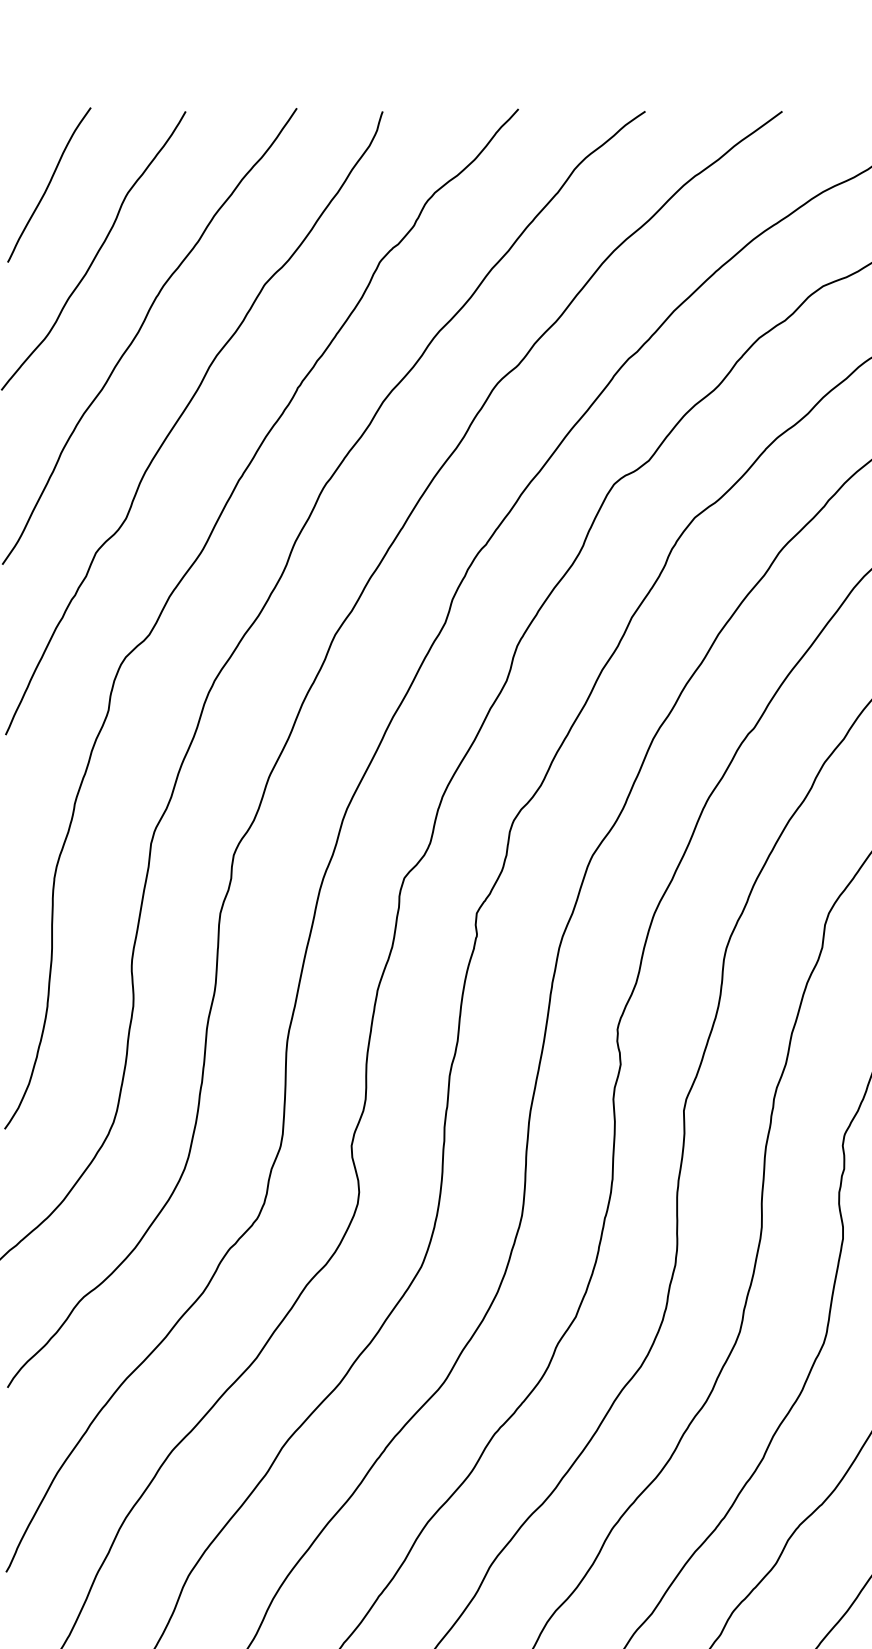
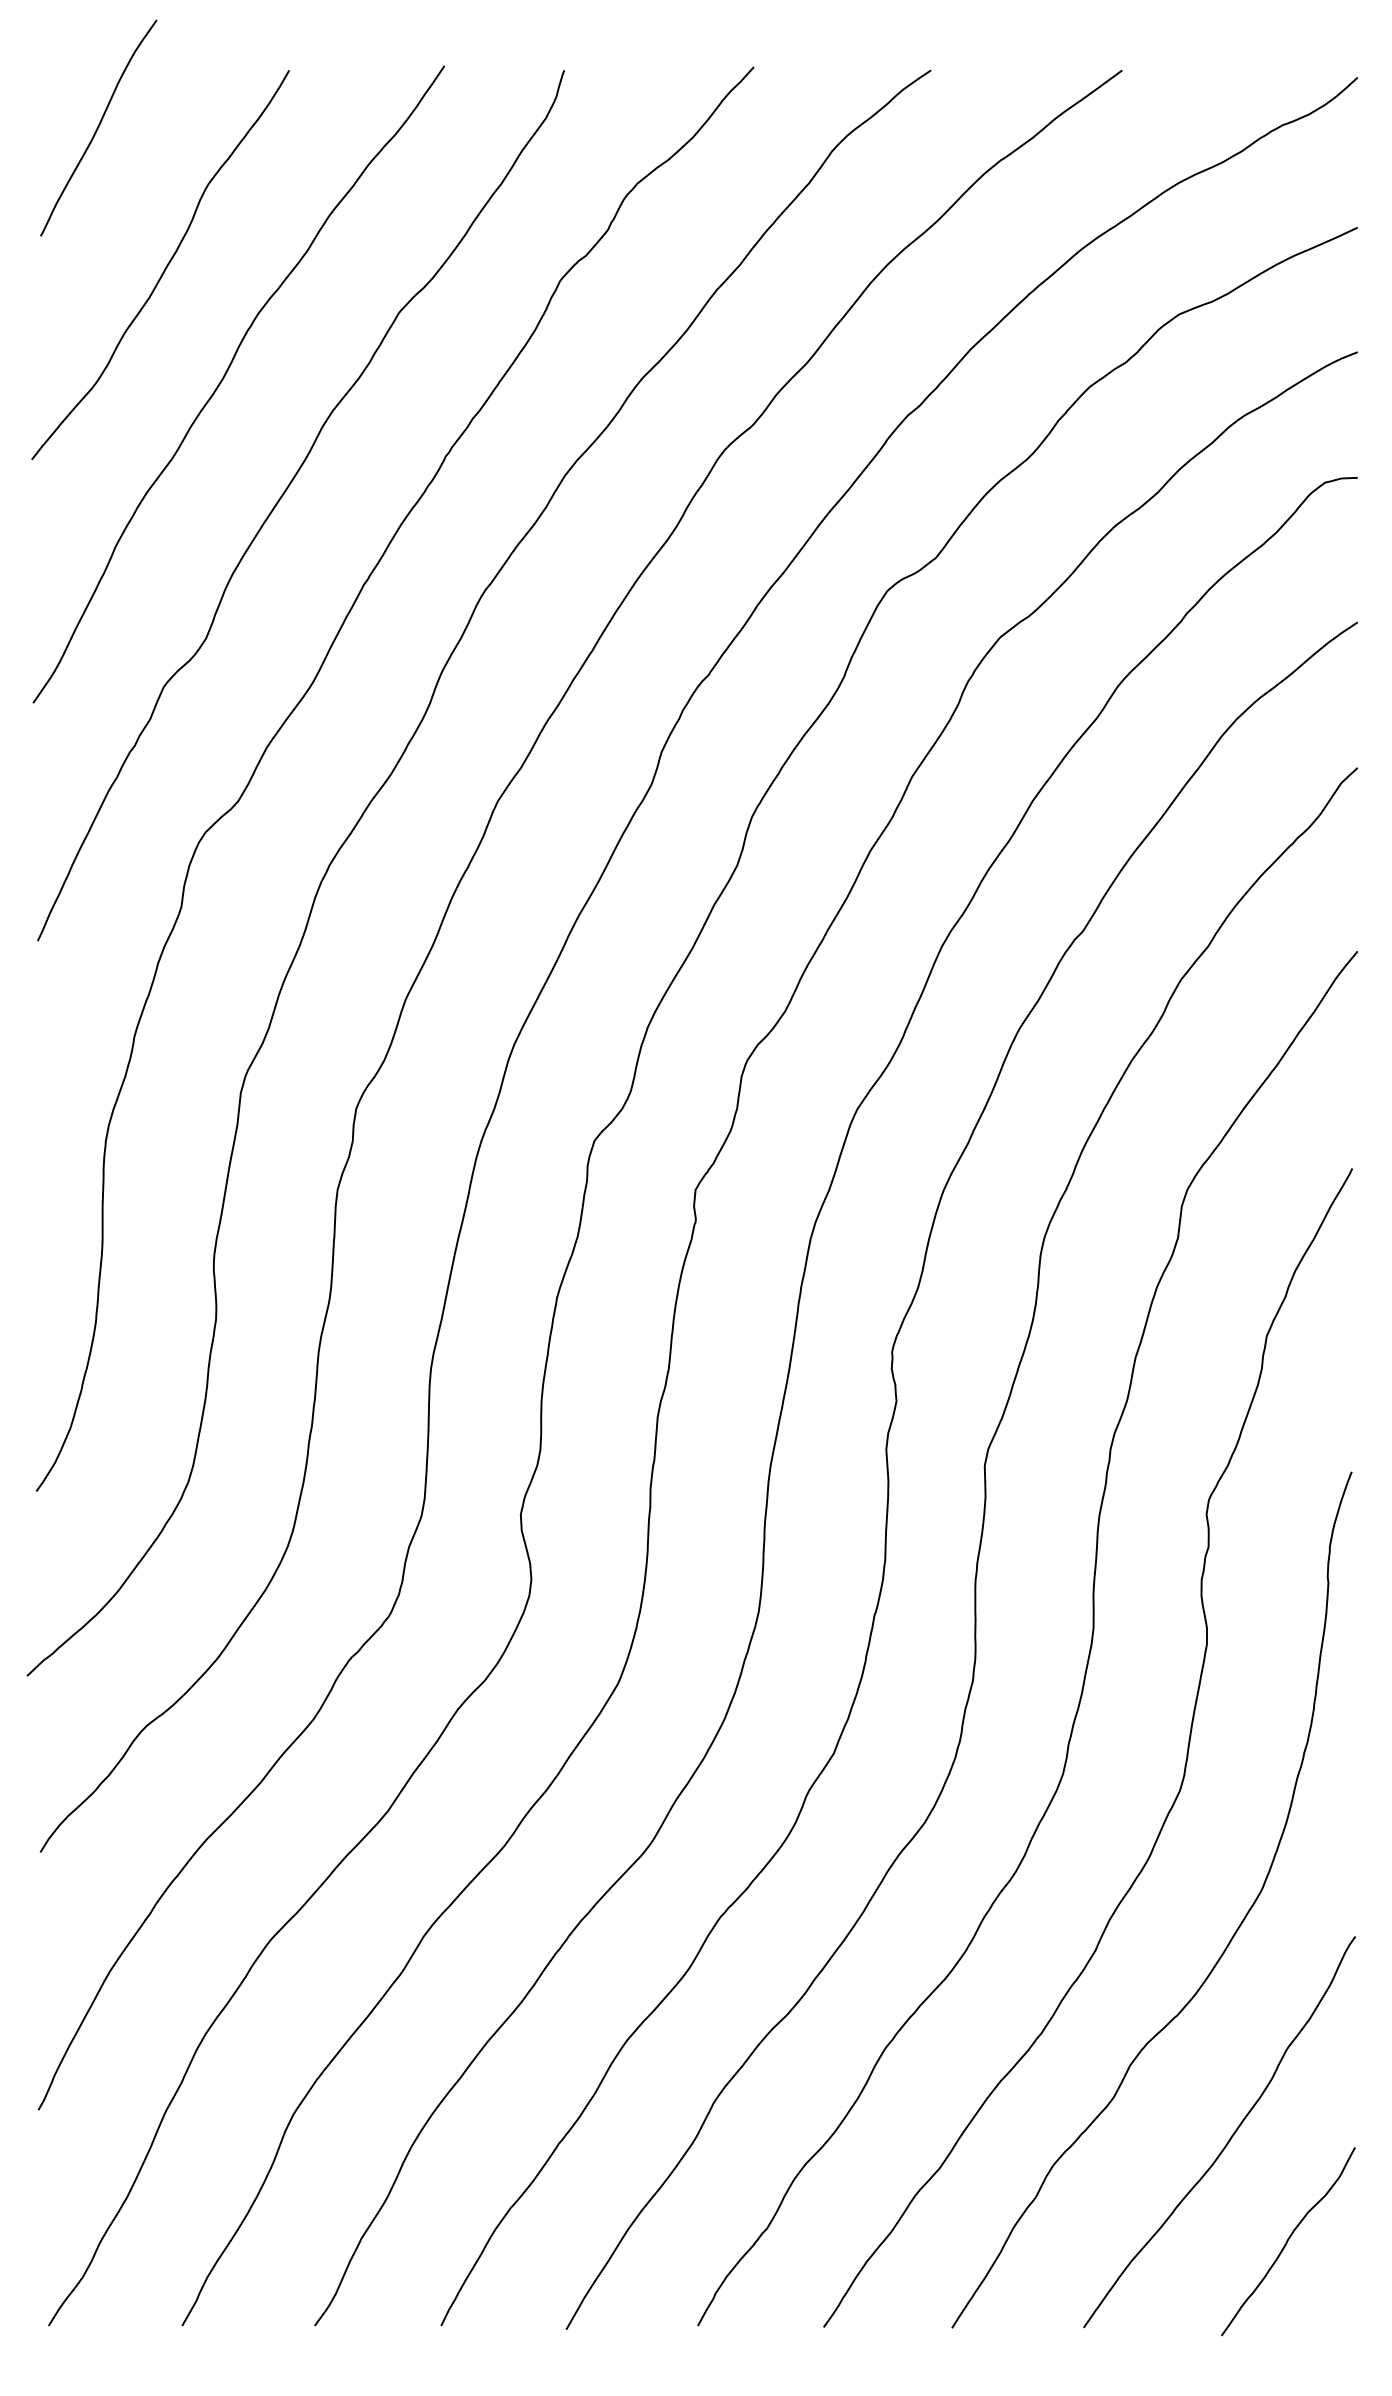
curve: (49, 184) -> (98, 127), moved

